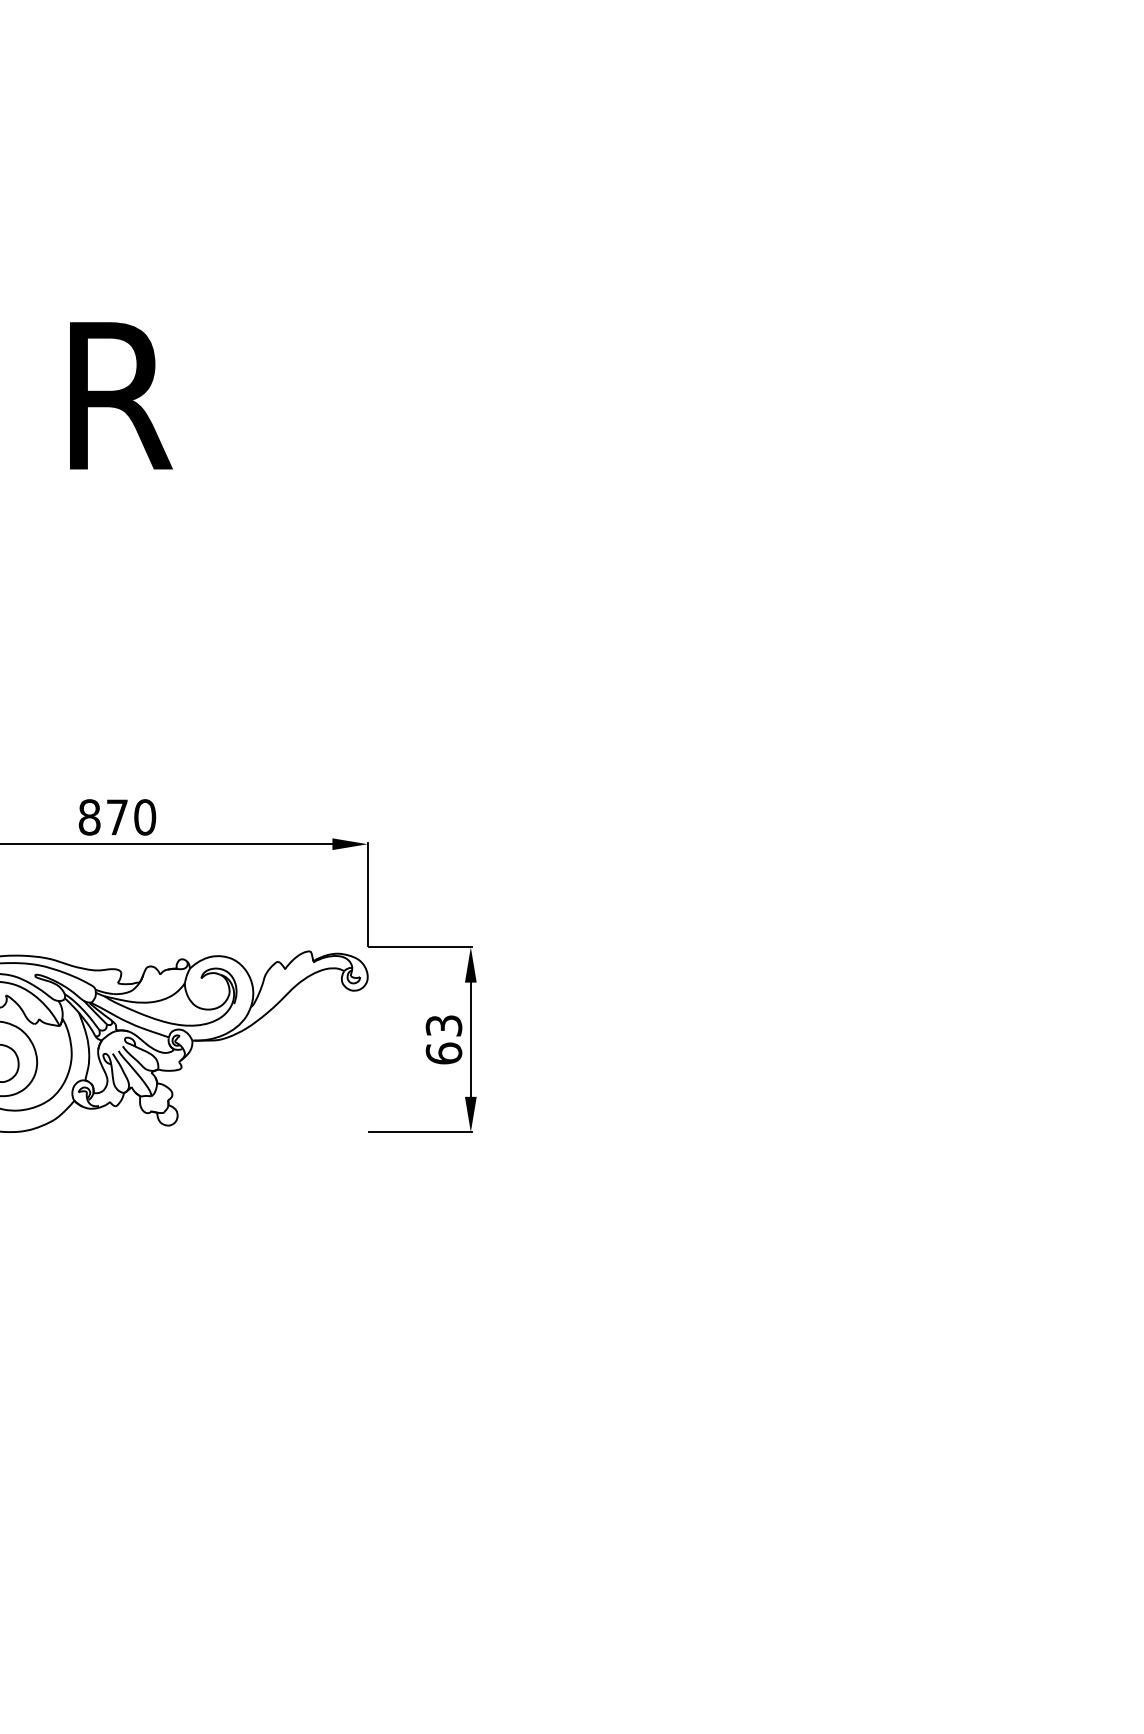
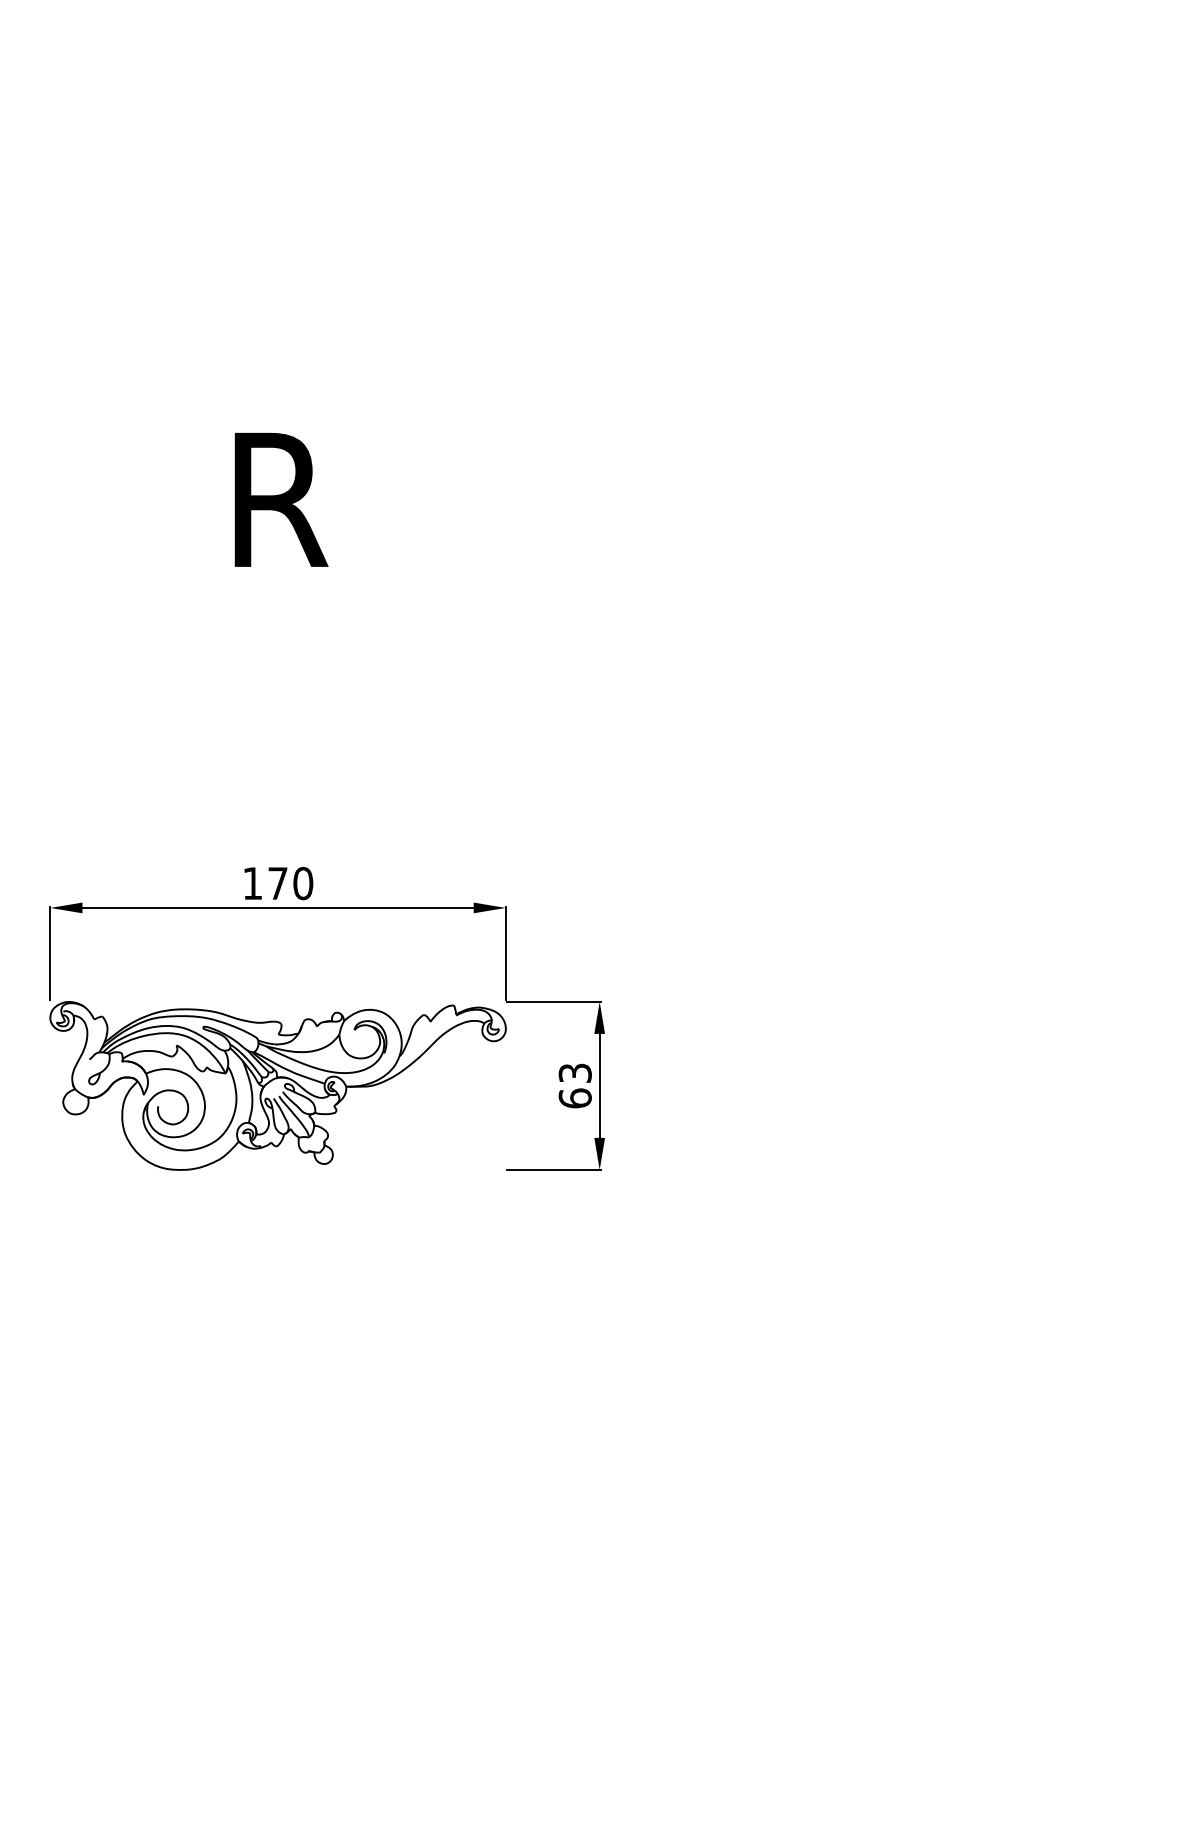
text: (89, 817) -> (252, 883), 870 -> 170

